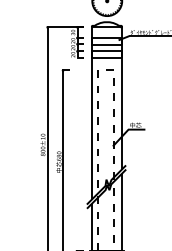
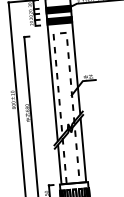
fill: (106, 40) -> (58, 9), added
fill: (106, 54) -> (59, 20), added

